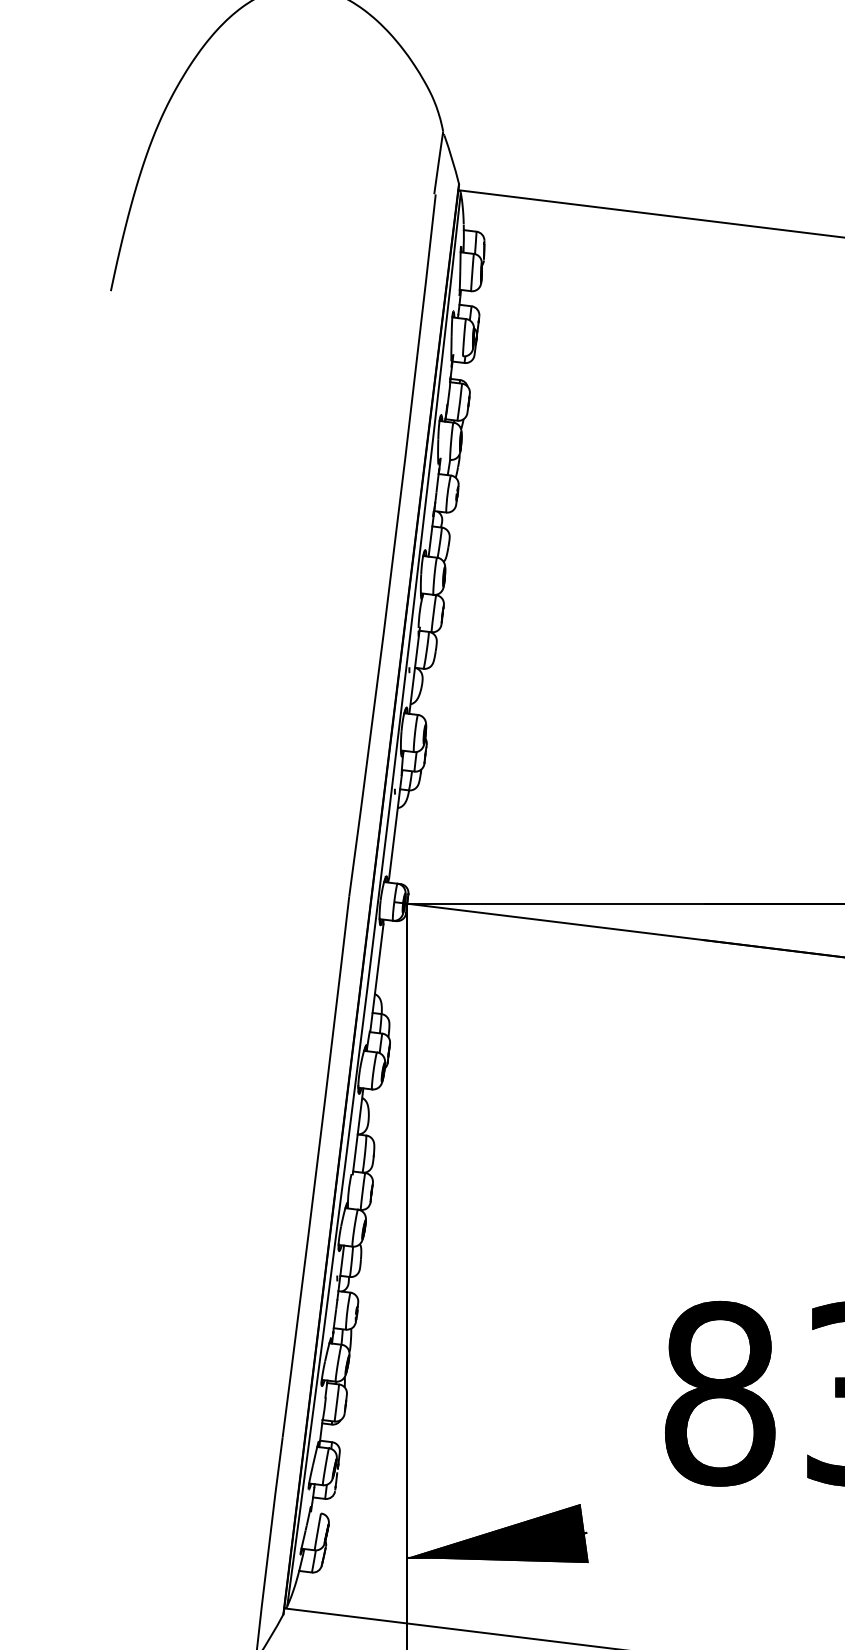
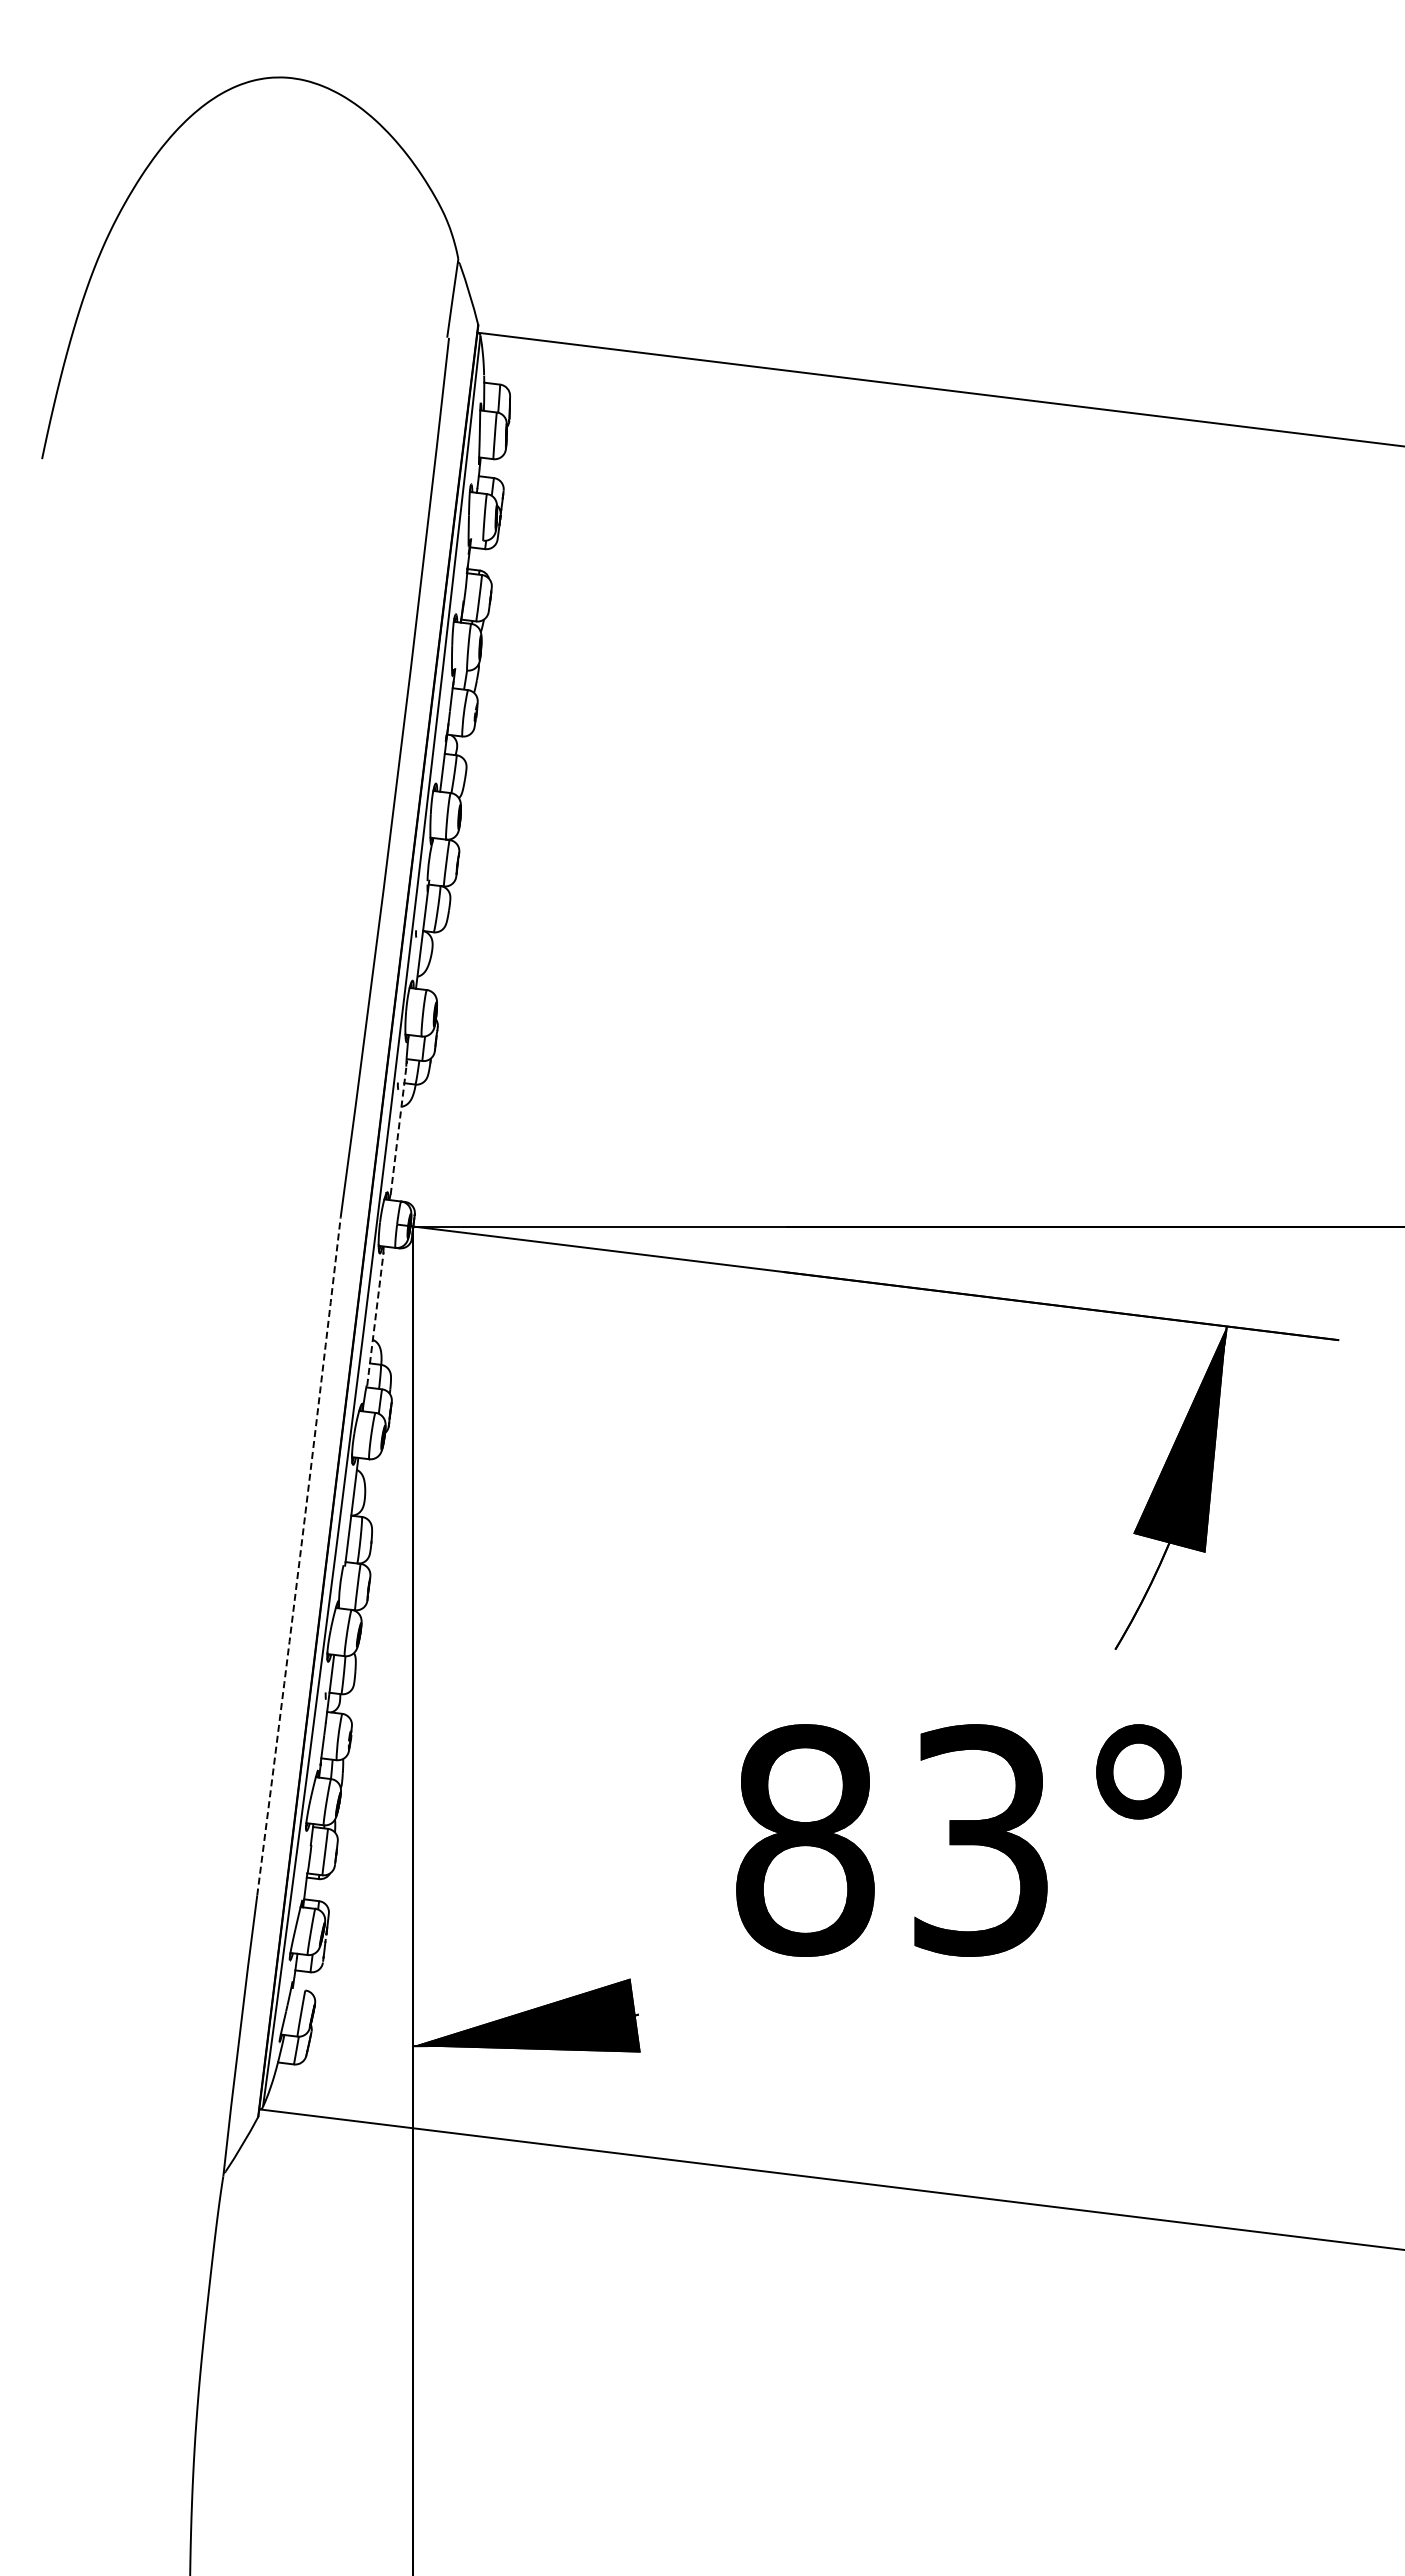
line: (395, 824) -> (398, 1127), solid -> dashed
line: (377, 977) -> (375, 1318), solid -> dashed
arc: (317, 1167) -> (300, 1556), solid -> dashed

